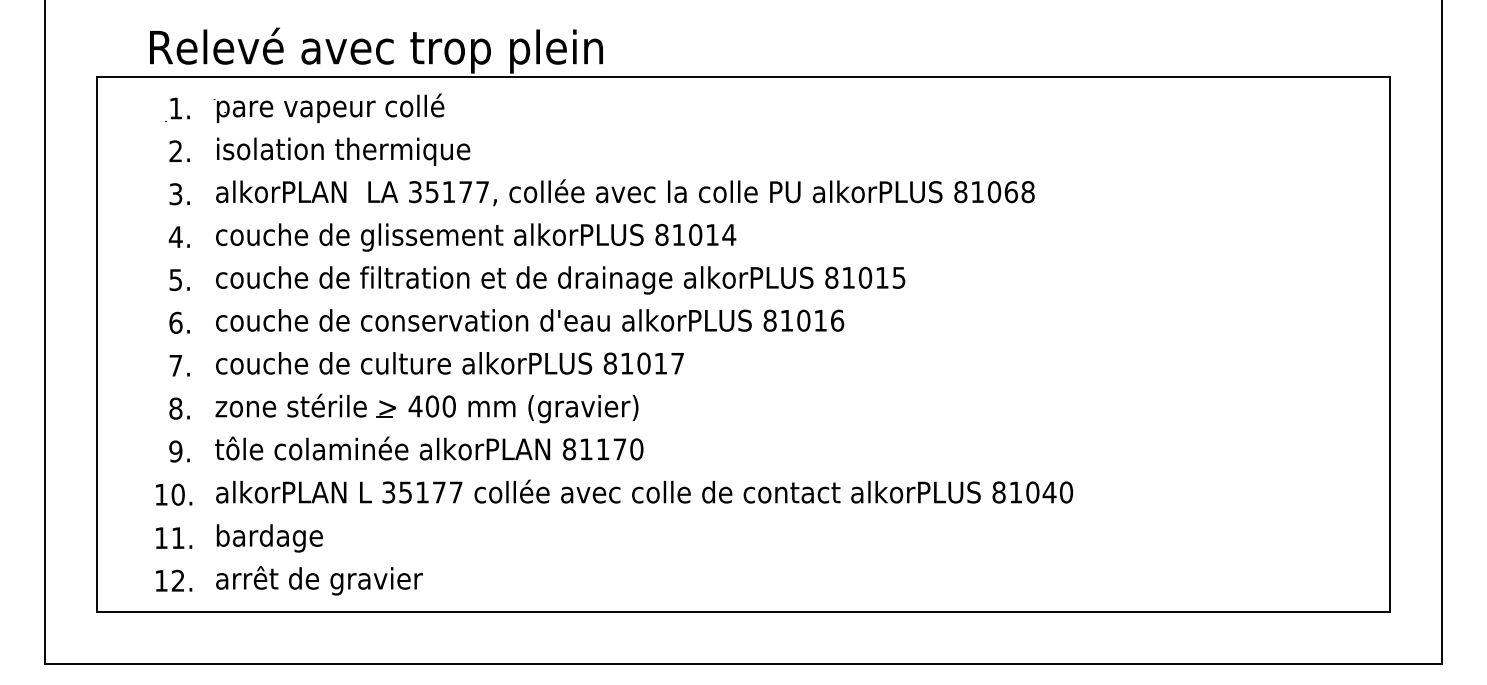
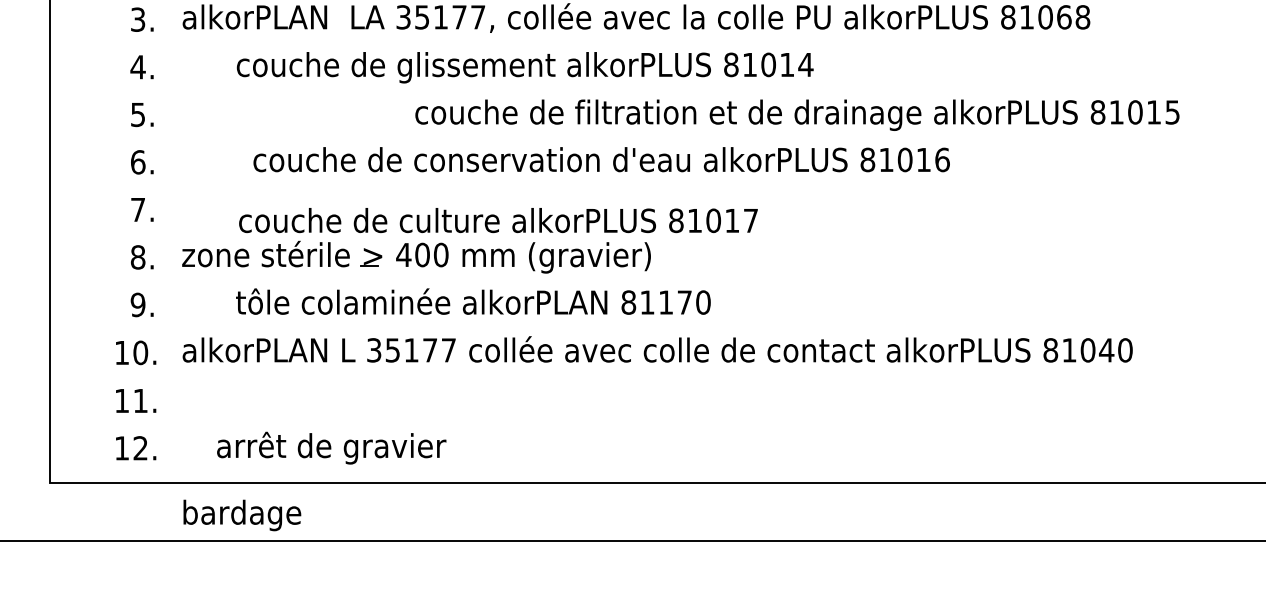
text: (476, 237) -> (525, 67), moved
text: (560, 280) -> (797, 115), moved
text: (530, 320) -> (602, 159), moved
text: (449, 363) -> (497, 220), moved
text: (429, 448) -> (473, 301), moved
text: (269, 538) -> (241, 515), moved
text: (319, 580) -> (331, 447), moved

